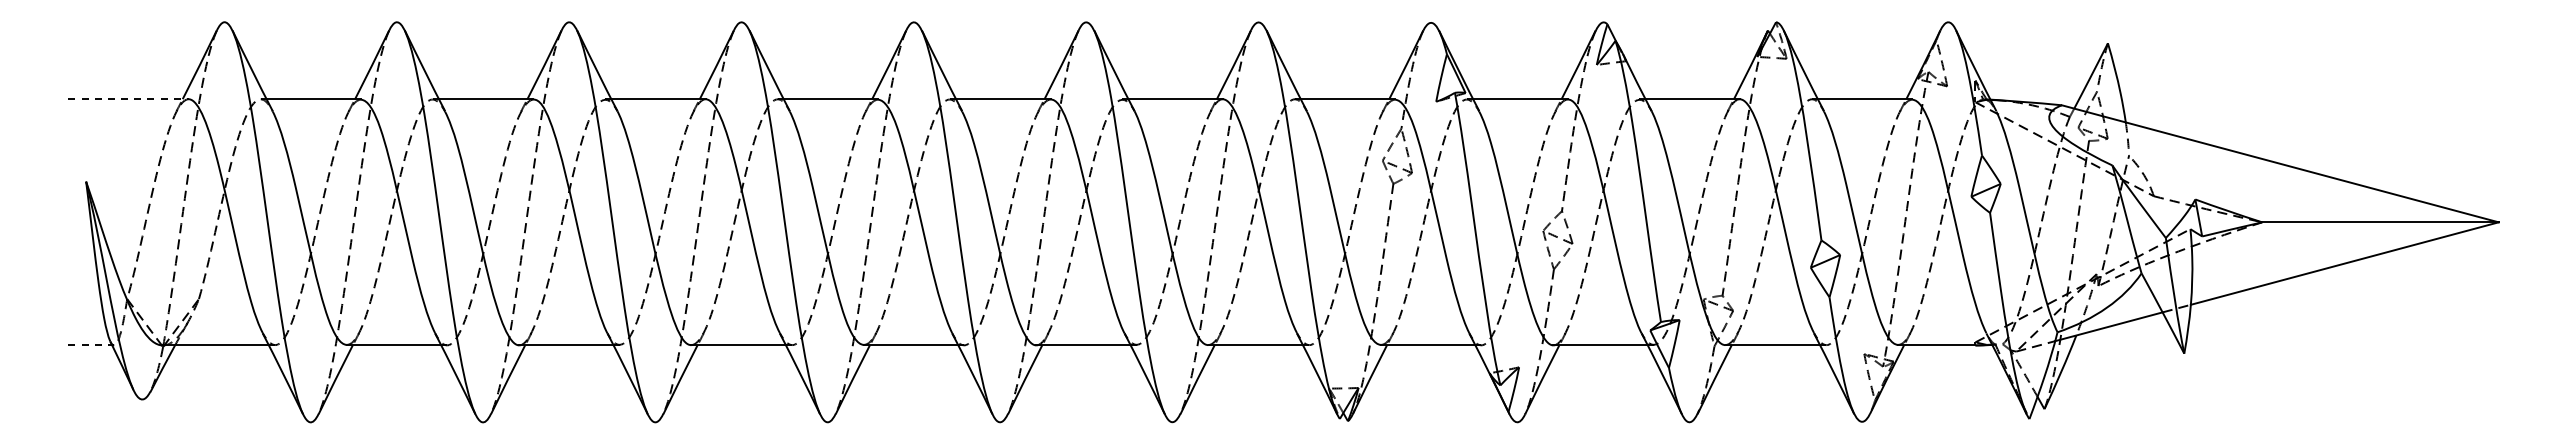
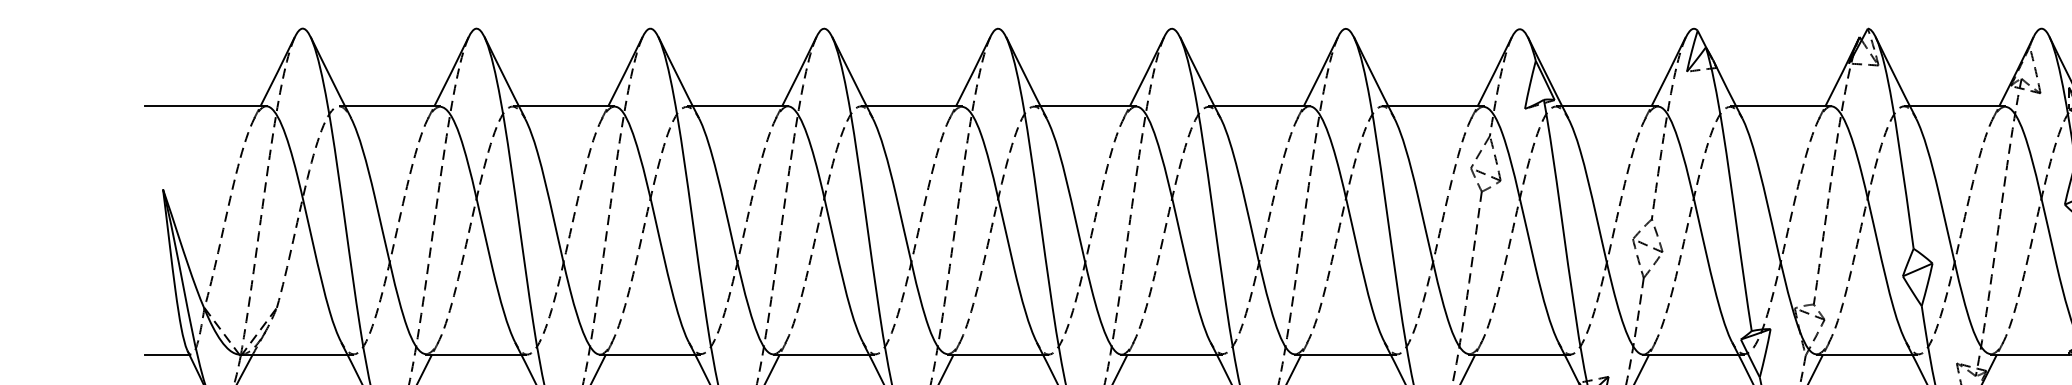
line: (129, 99) -> (206, 106), dashed -> solid
line: (90, 345) -> (167, 354), dashed -> solid

